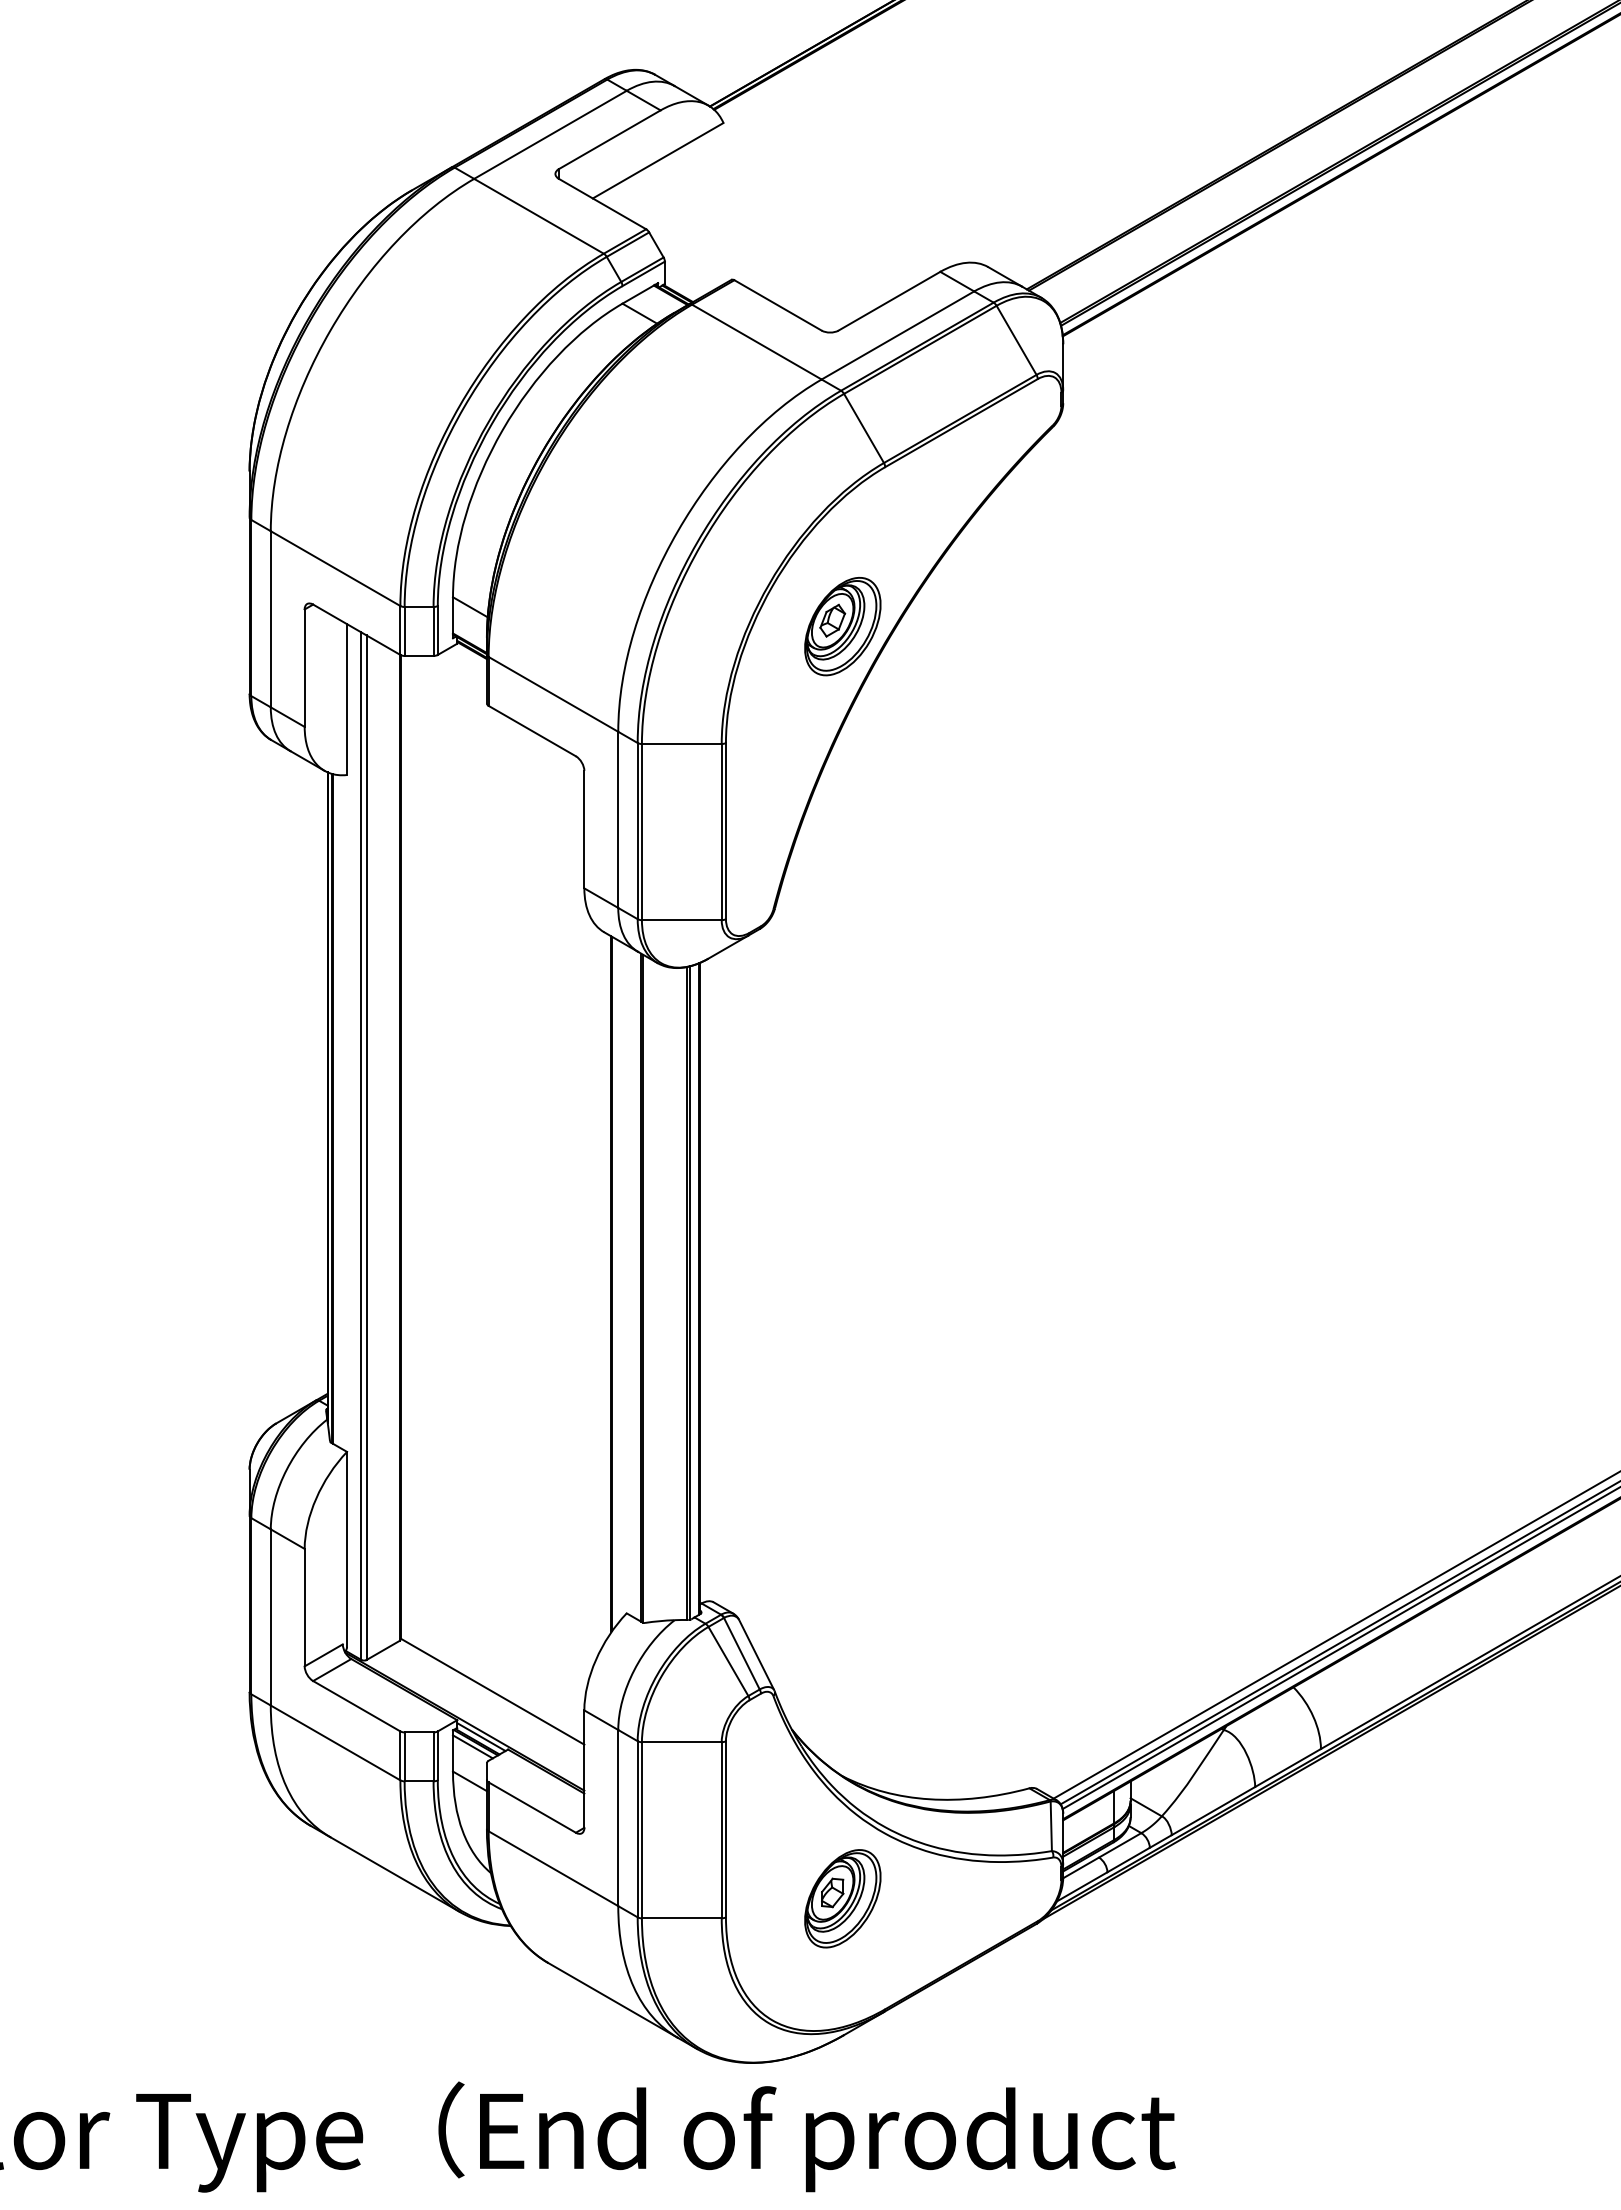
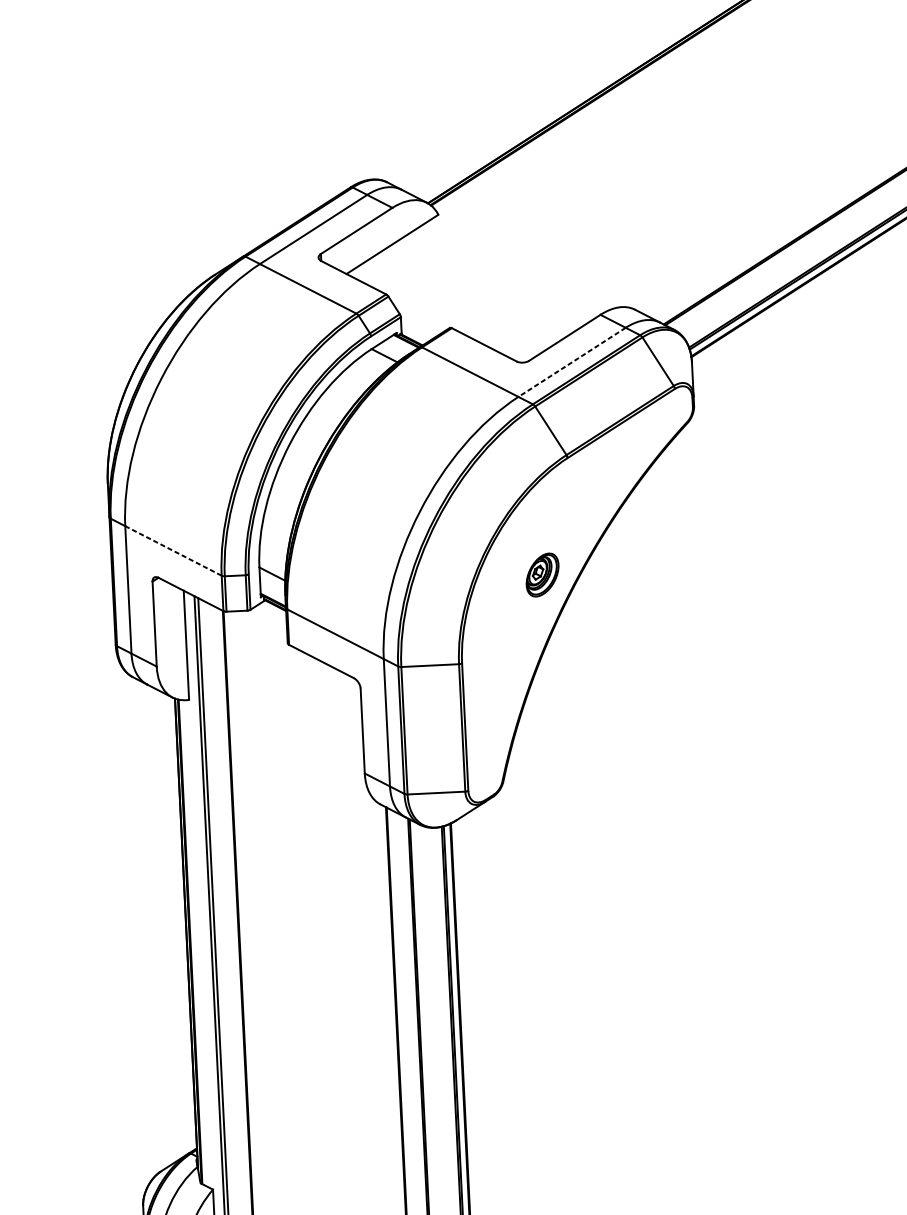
line: (897, 335) -> (571, 362), solid -> dashed
line: (335, 568) -> (173, 550), solid -> dashed
part: (842, 626) -> (542, 574), size x0.6

